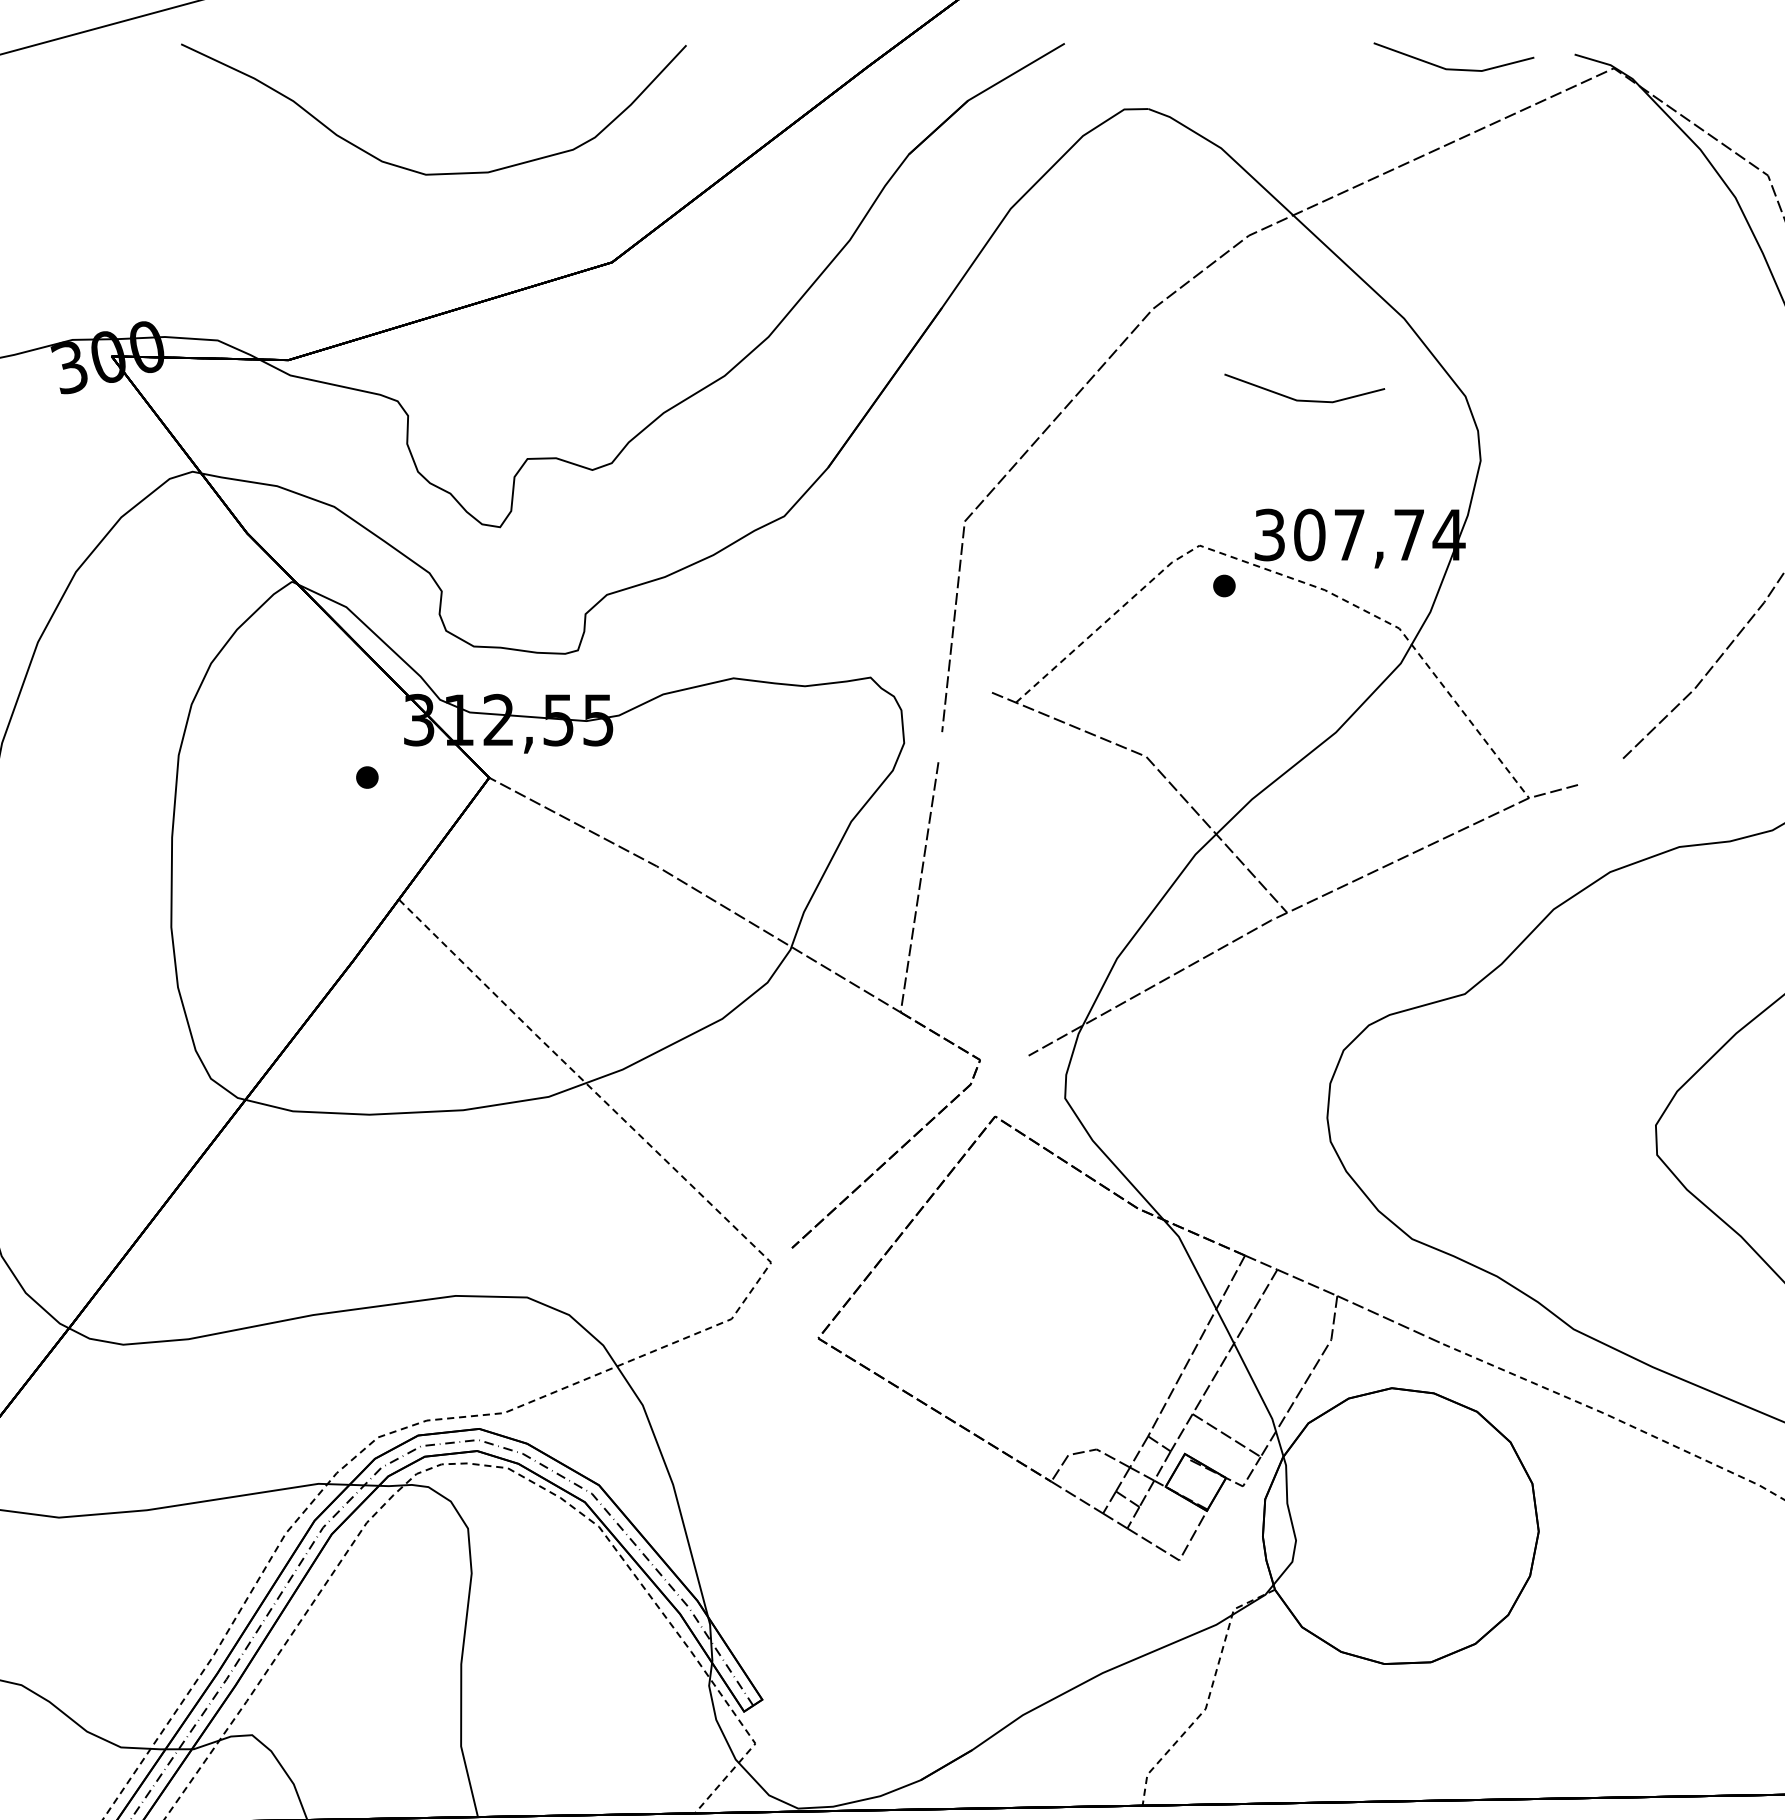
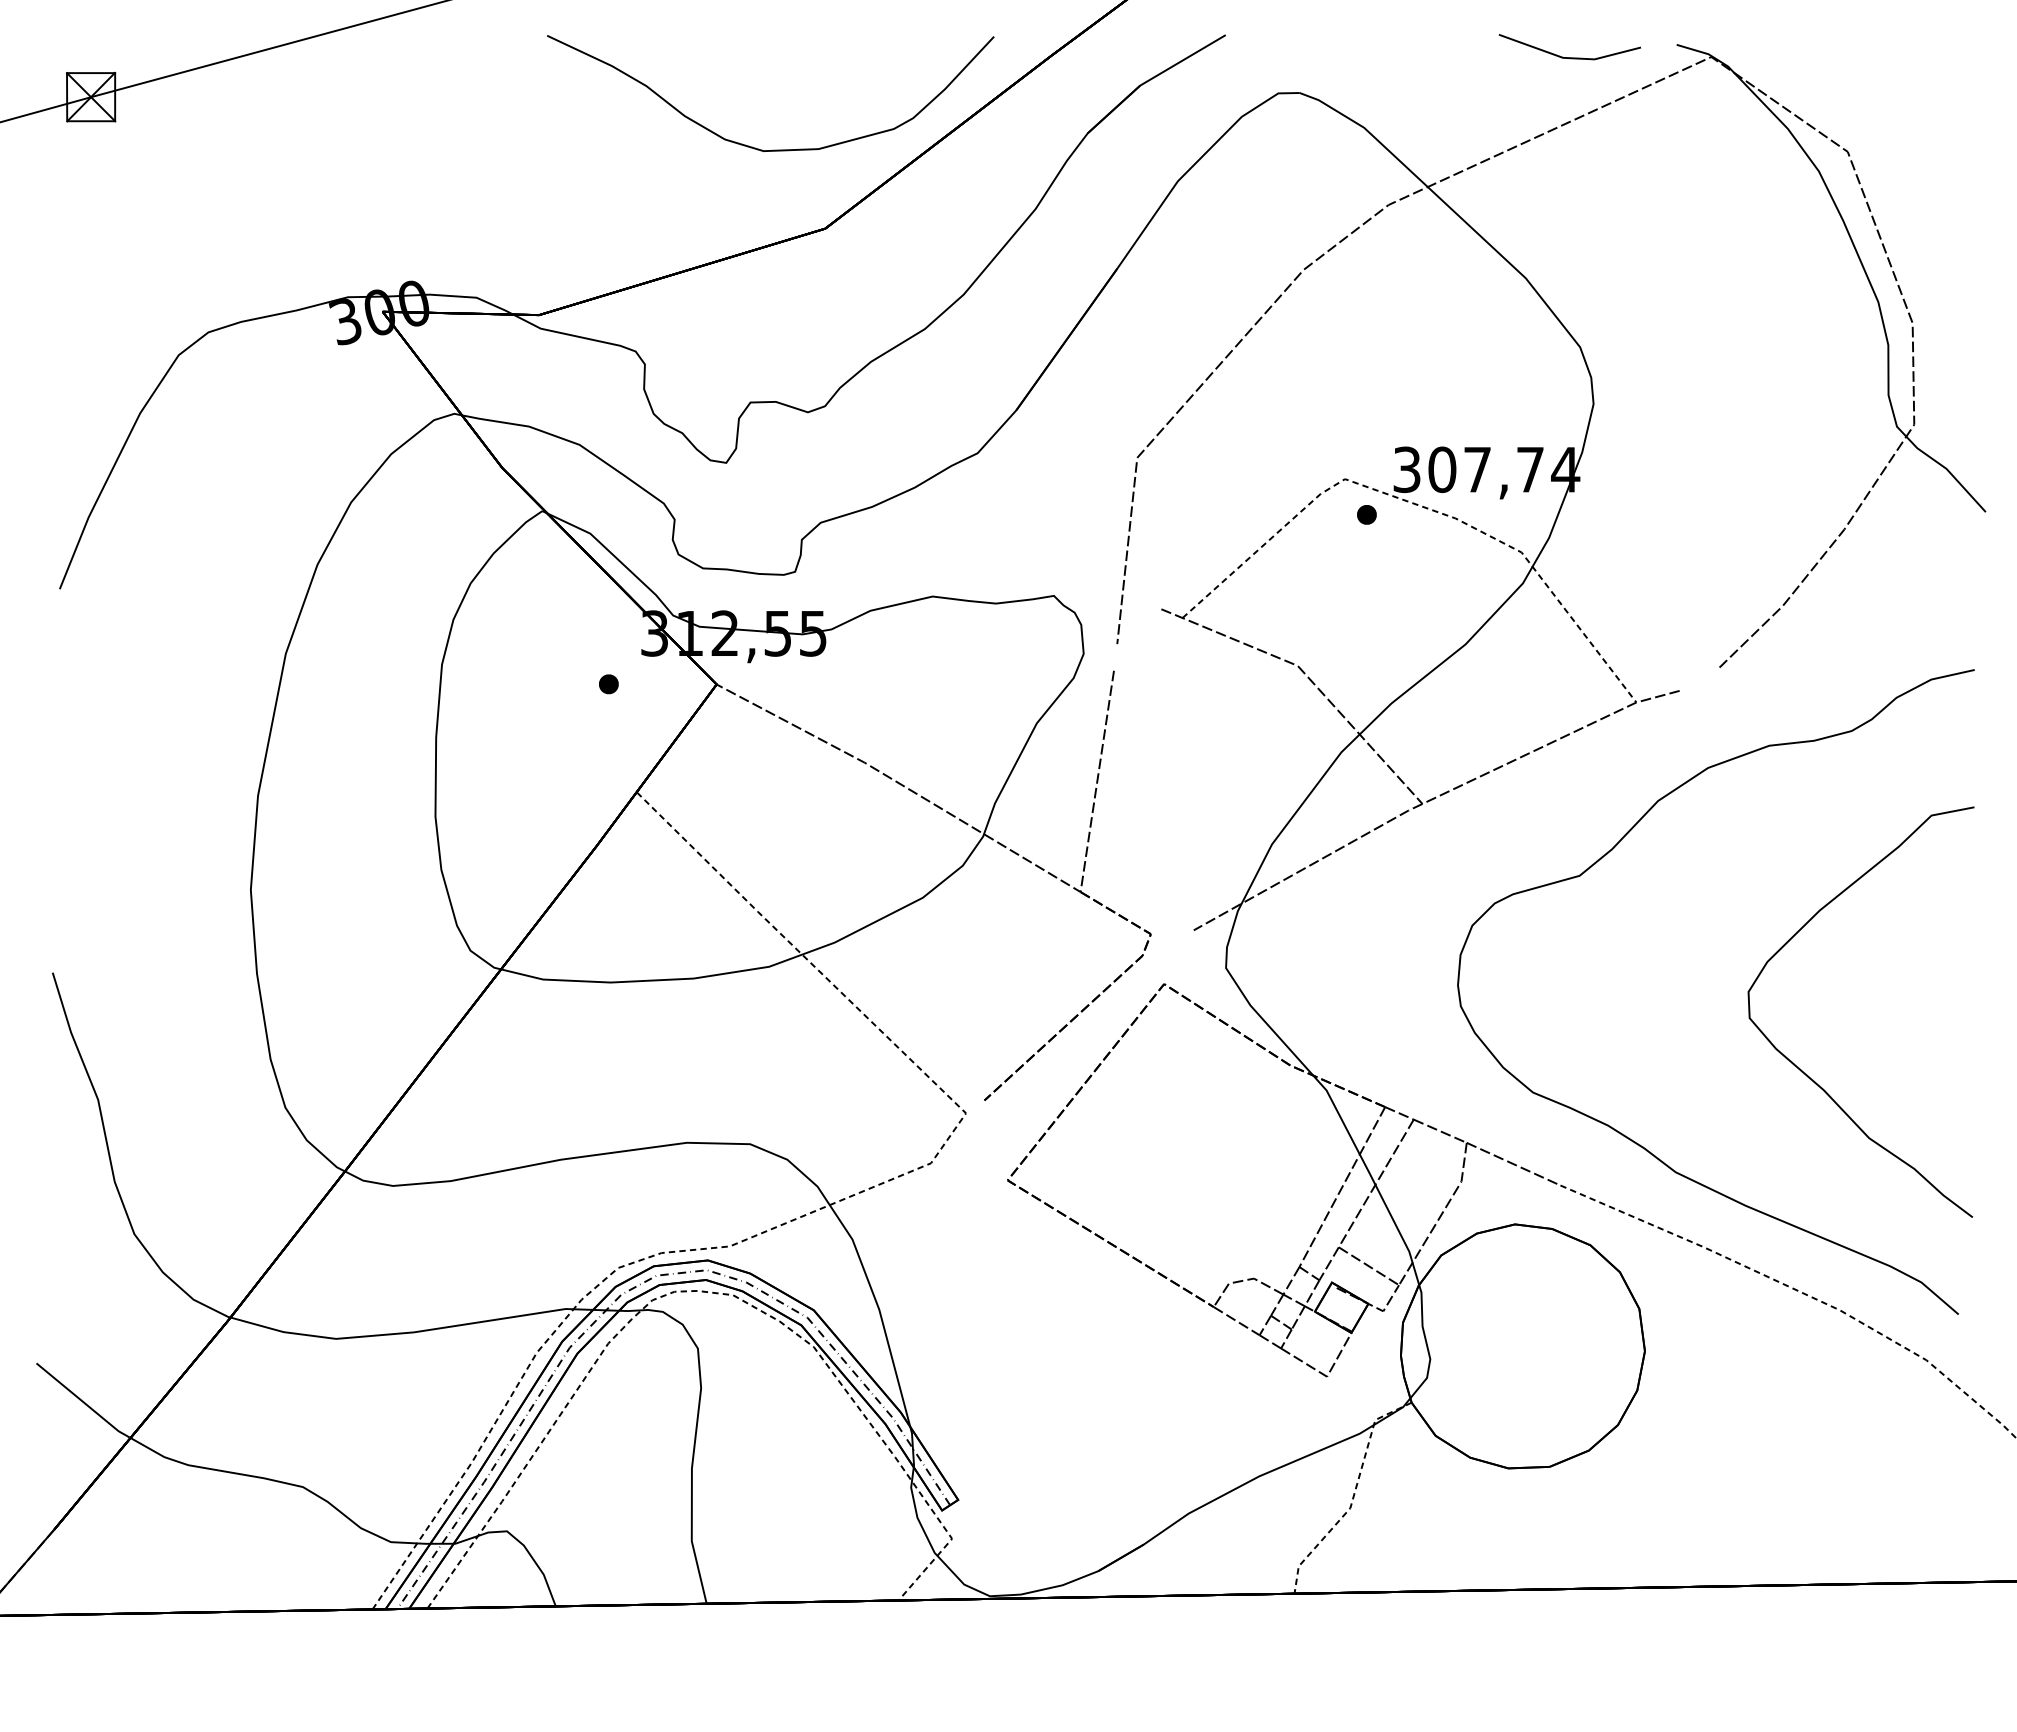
curve: (413, 169) -> (752, 146), moved
line: (1304, 400) -> (1437, 350), removed

